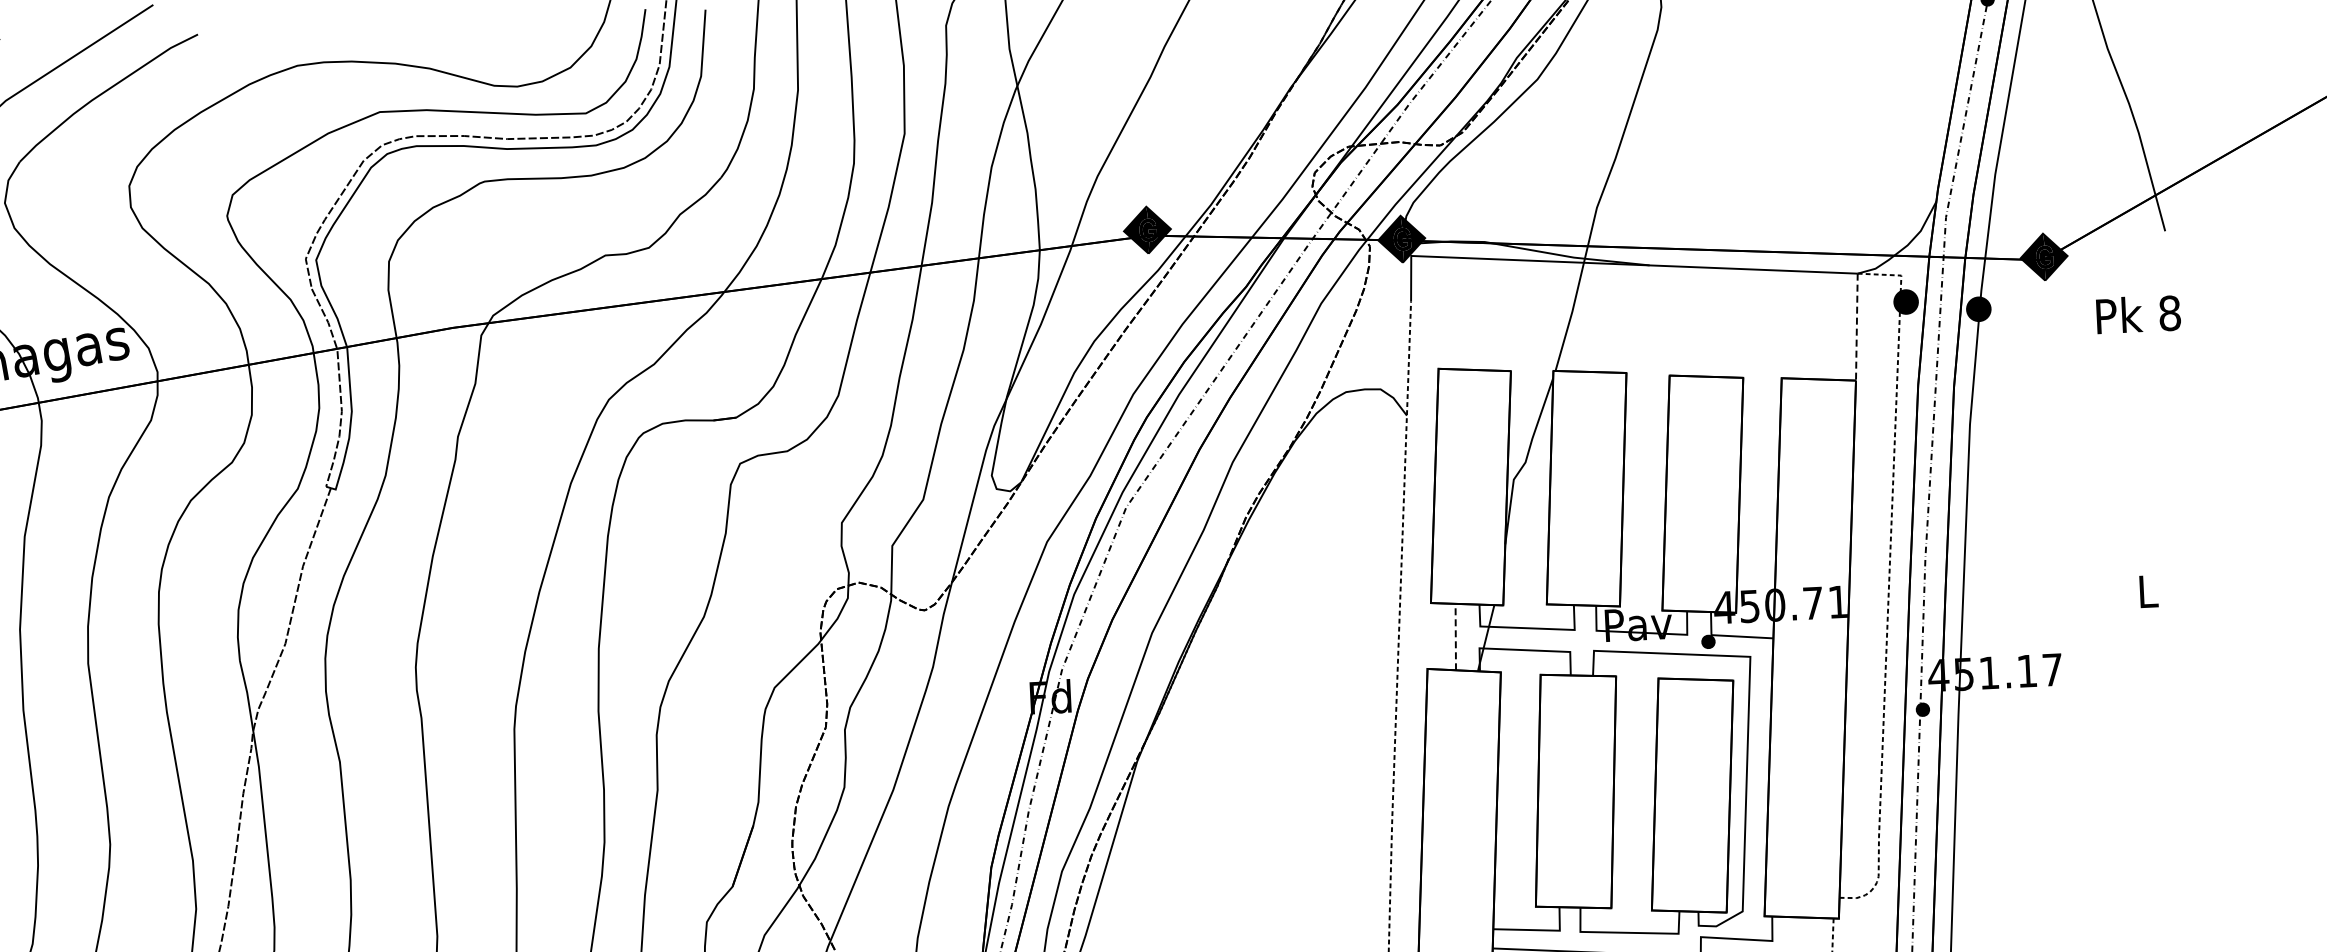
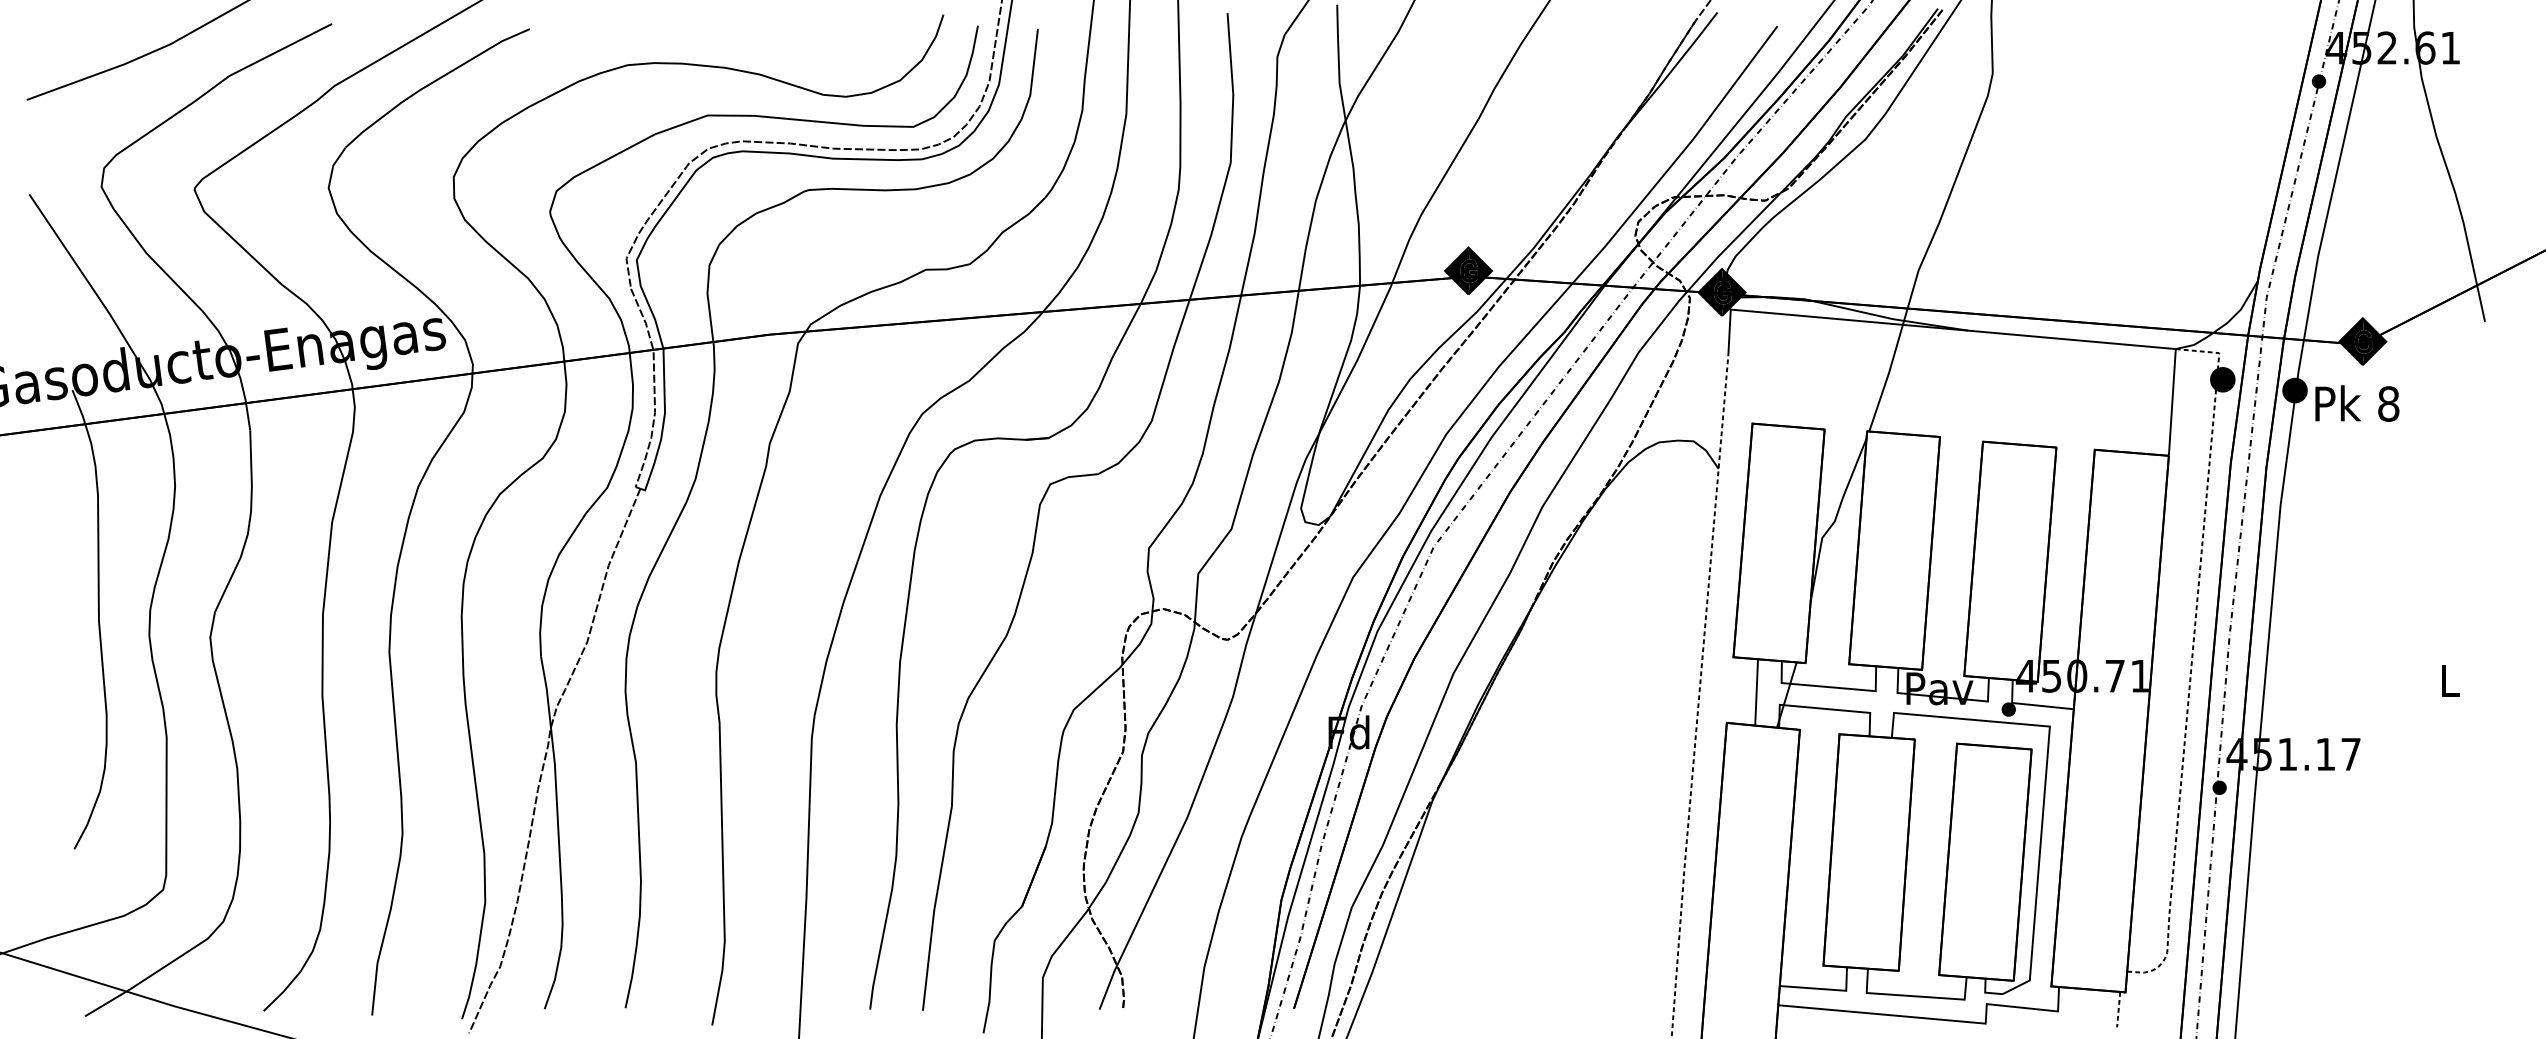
text: (2138, 314) -> (2357, 403), moved
line: (1857, 327) -> (2172, 402), dashed -> solid
line: (1455, 636) -> (1756, 691), dashed -> solid

